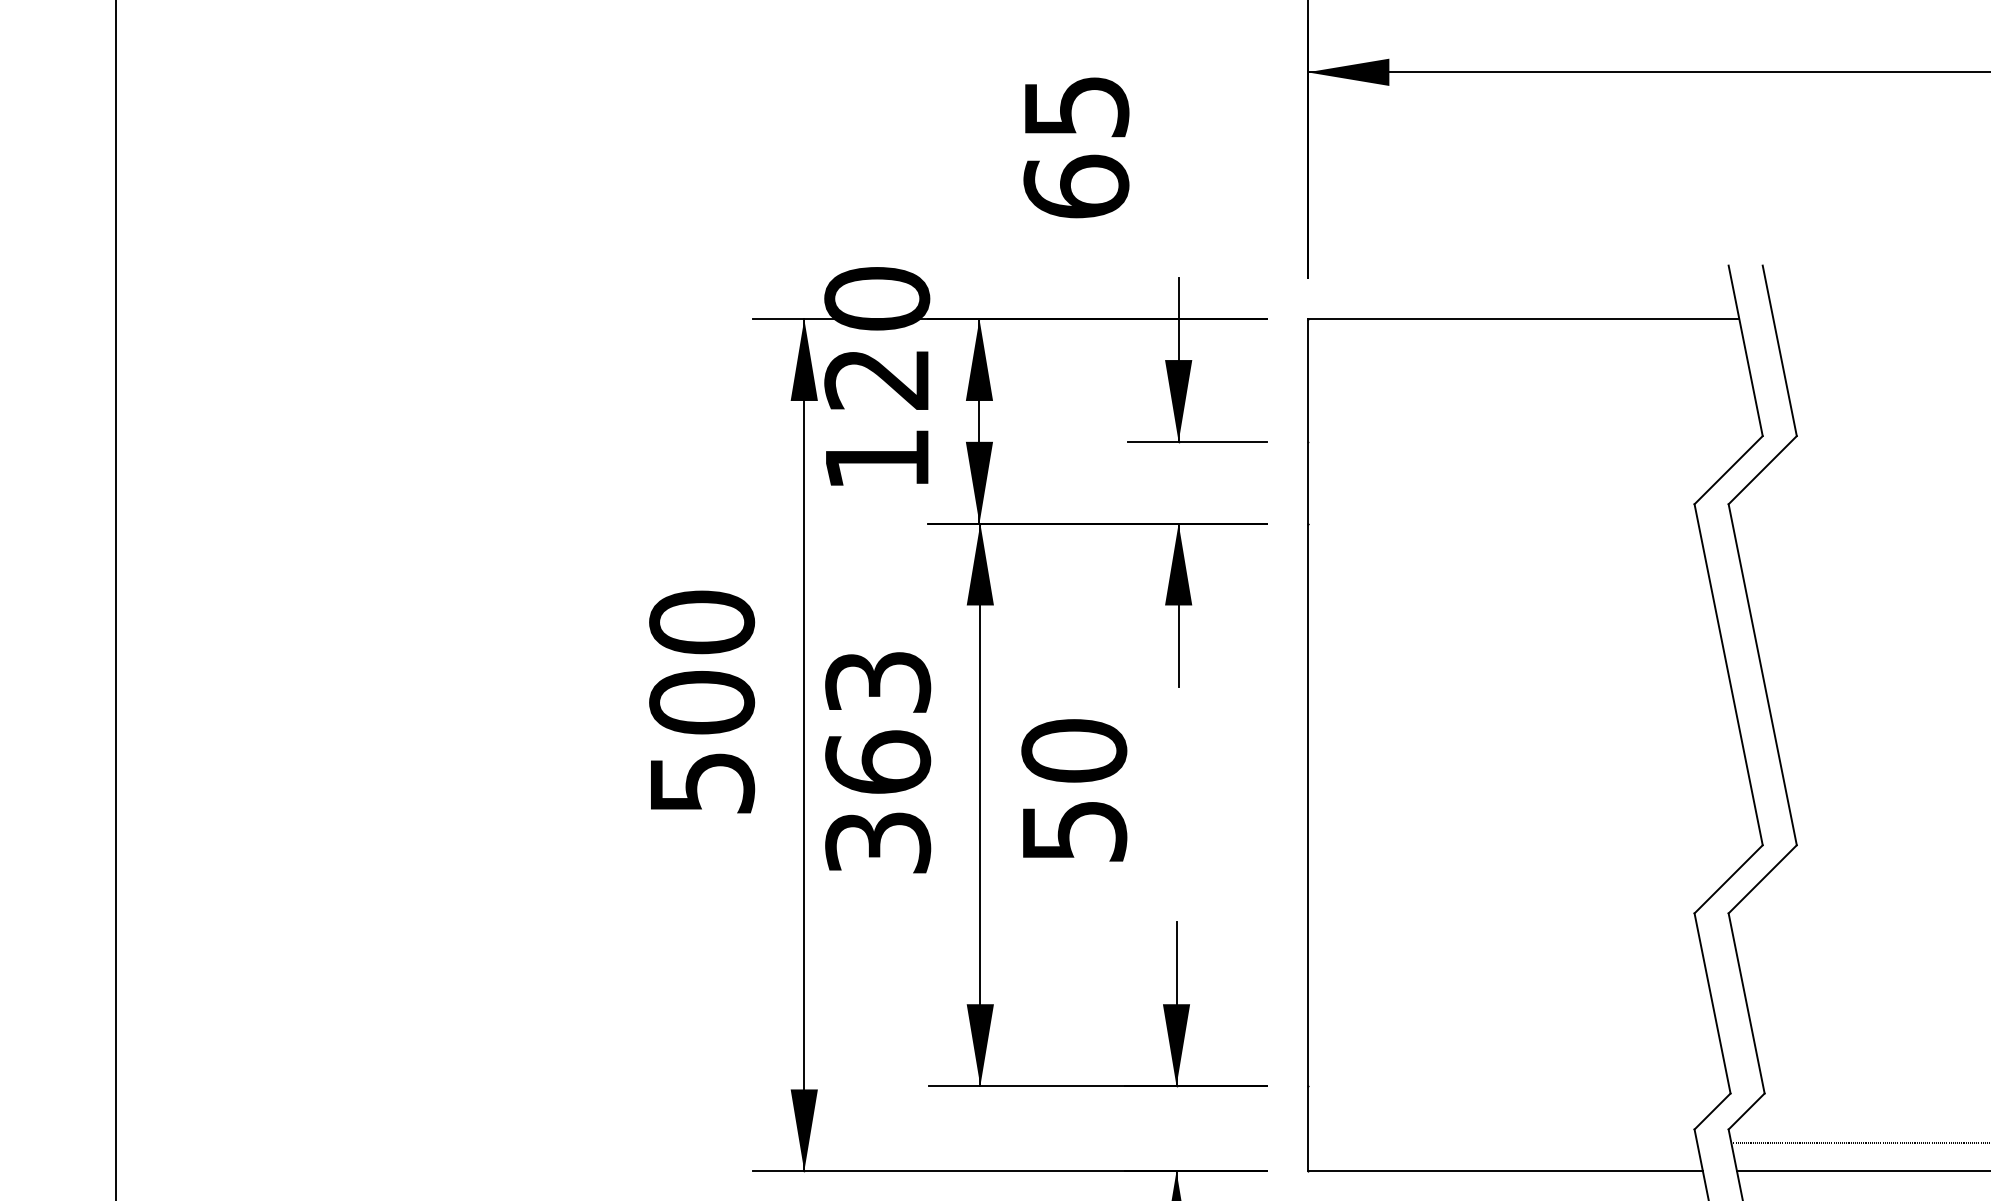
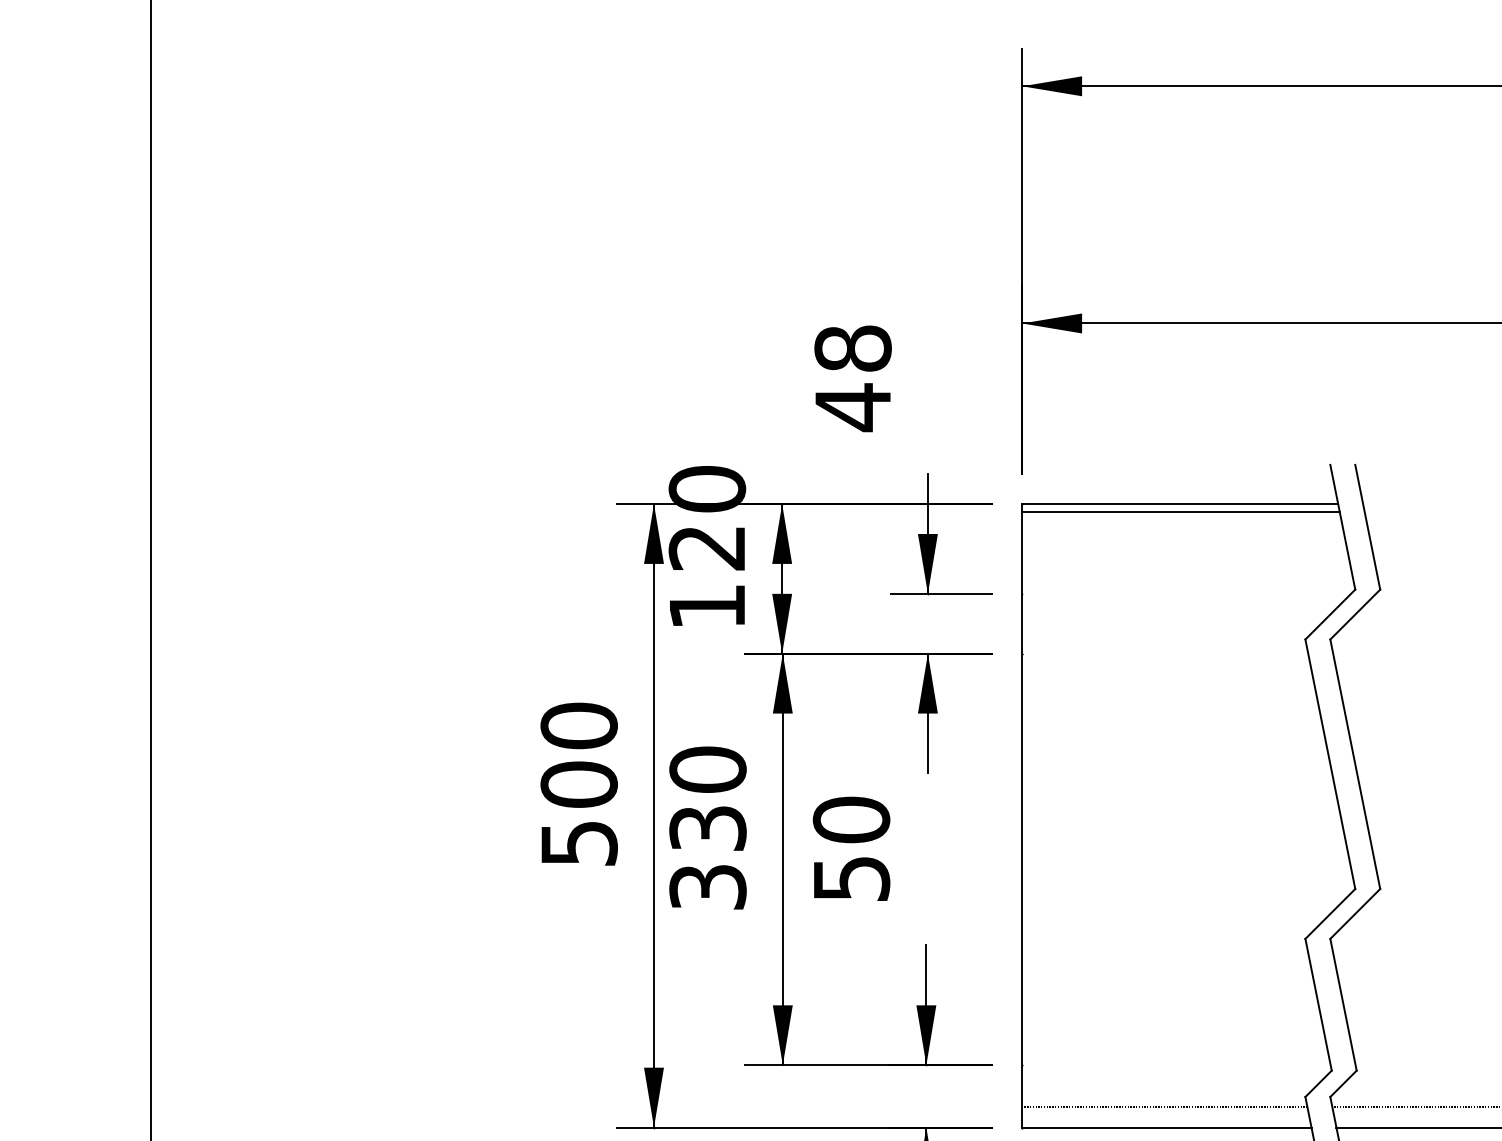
text: (1075, 147) -> (852, 378), 65 -> 48
line: (1523, 329) -> (1180, 511), added
text: (877, 721) -> (707, 798), 363 -> 330
line: (1501, 1142) -> (1164, 1106), added

